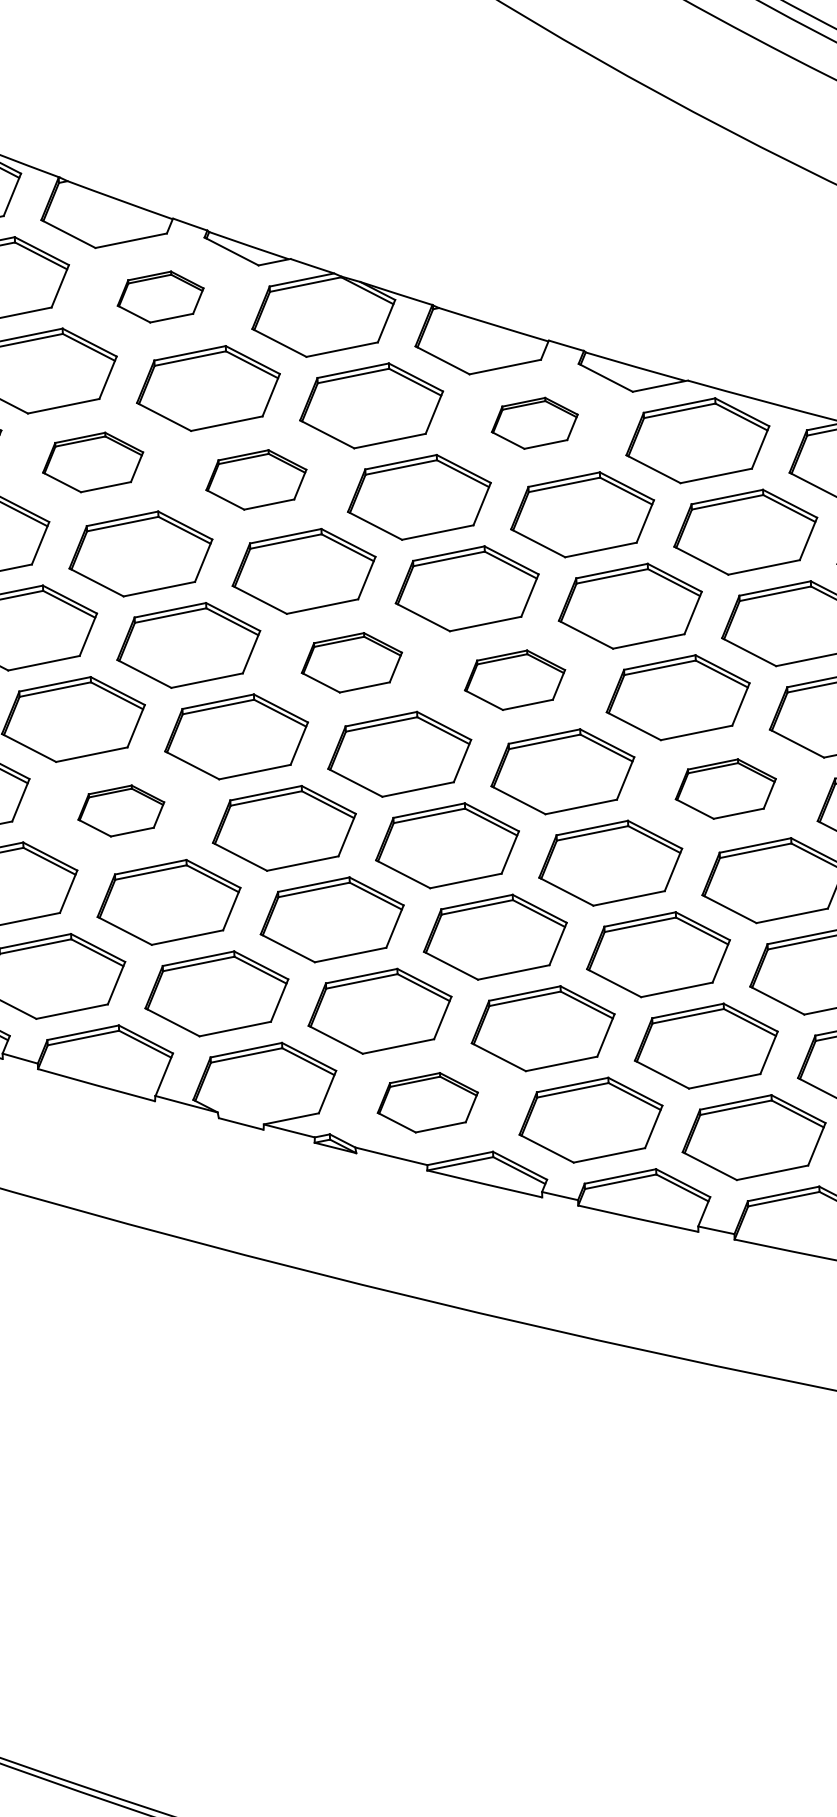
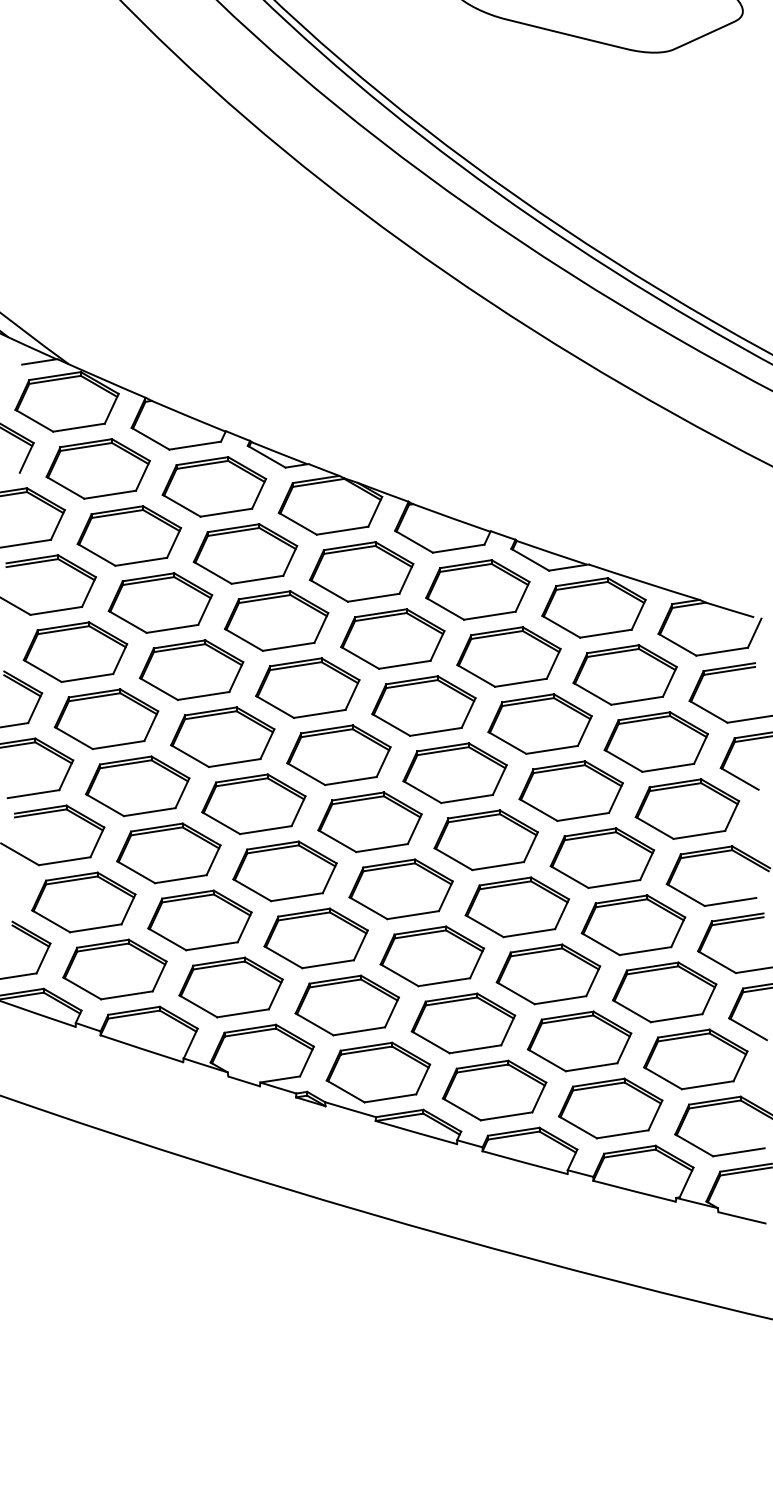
part: (160, 296) -> (214, 486), size x1.67
part: (534, 422) -> (477, 589), size x1.67
part: (93, 461) -> (160, 602), size x1.43
part: (256, 479) -> (276, 620), size x1.43
part: (351, 661) -> (338, 754), size x1.43
part: (514, 679) -> (454, 772), size x1.43
part: (724, 788) -> (601, 857), size x1.43
part: (120, 811) -> (168, 853), size x1.67
part: (427, 1102) -> (378, 1072), size x1.43

